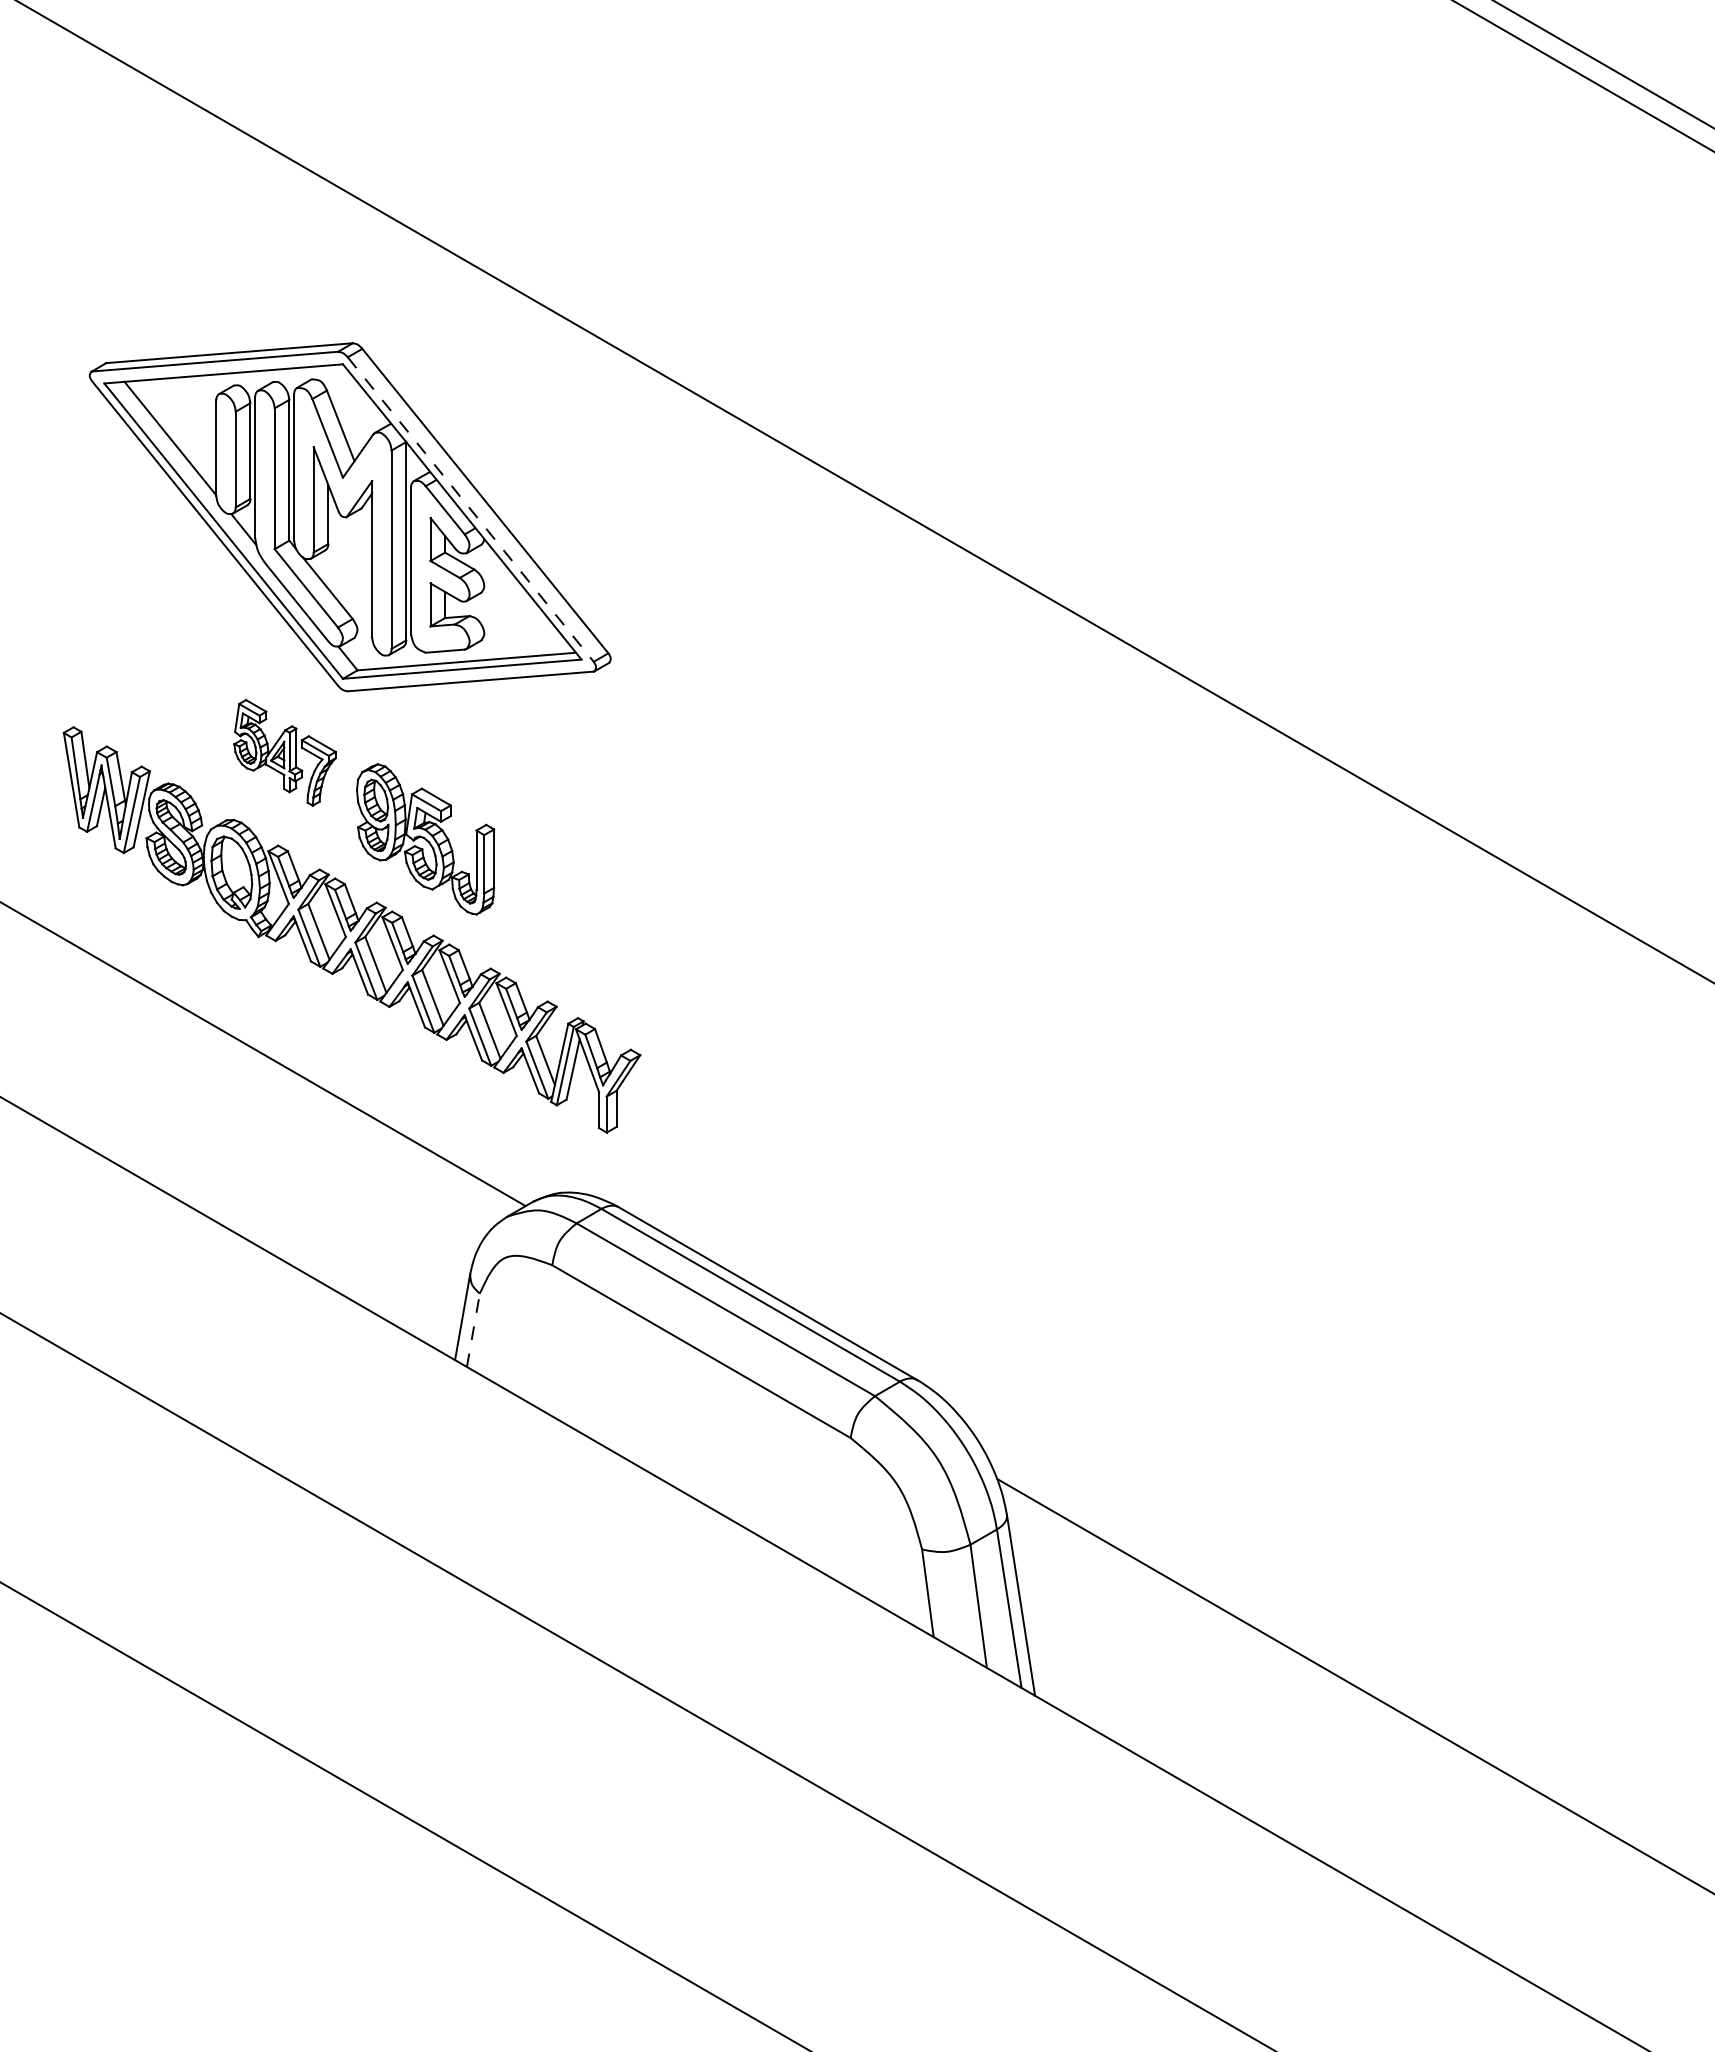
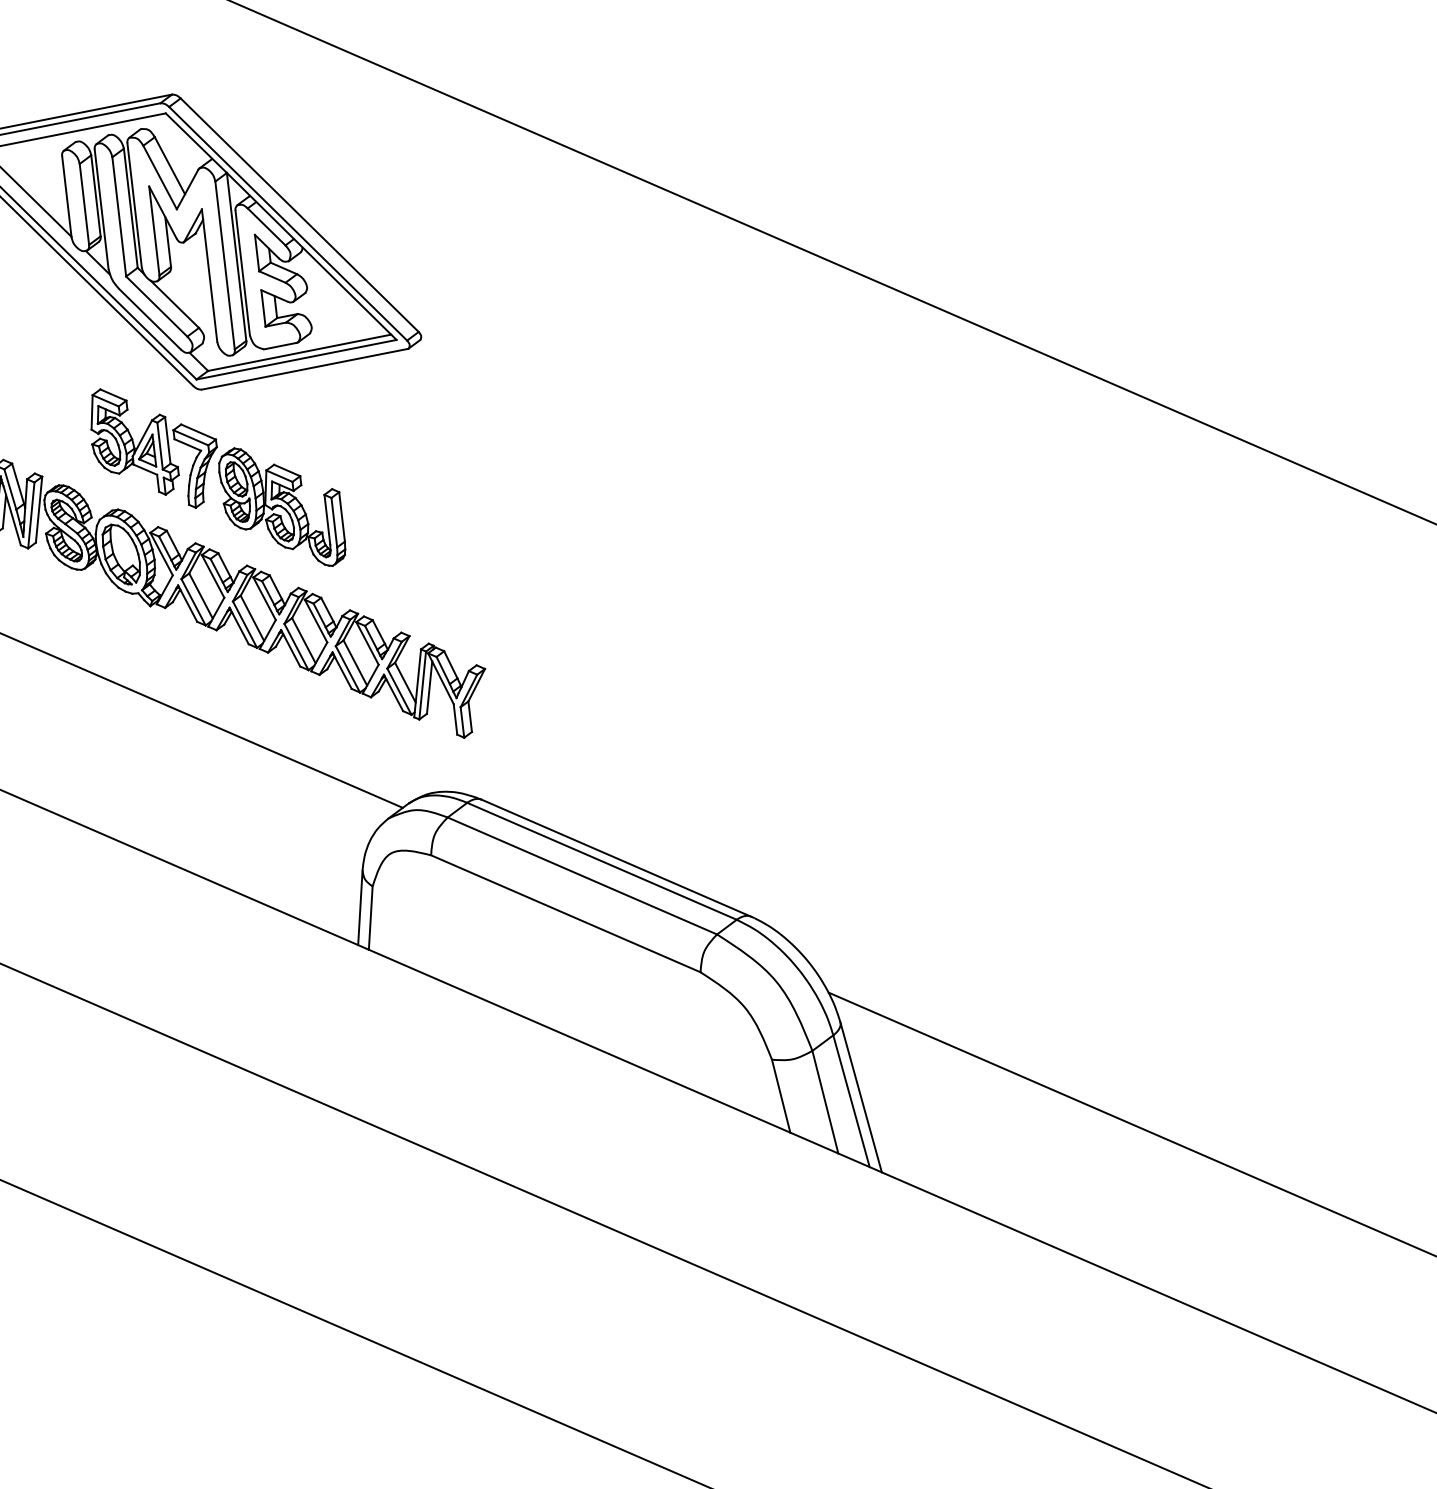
line: (470, 509) -> (287, 223), dashed -> solid
part: (284, 752) -> (154, 447), size x1.43
line: (473, 1329) -> (370, 917), dashed -> solid

